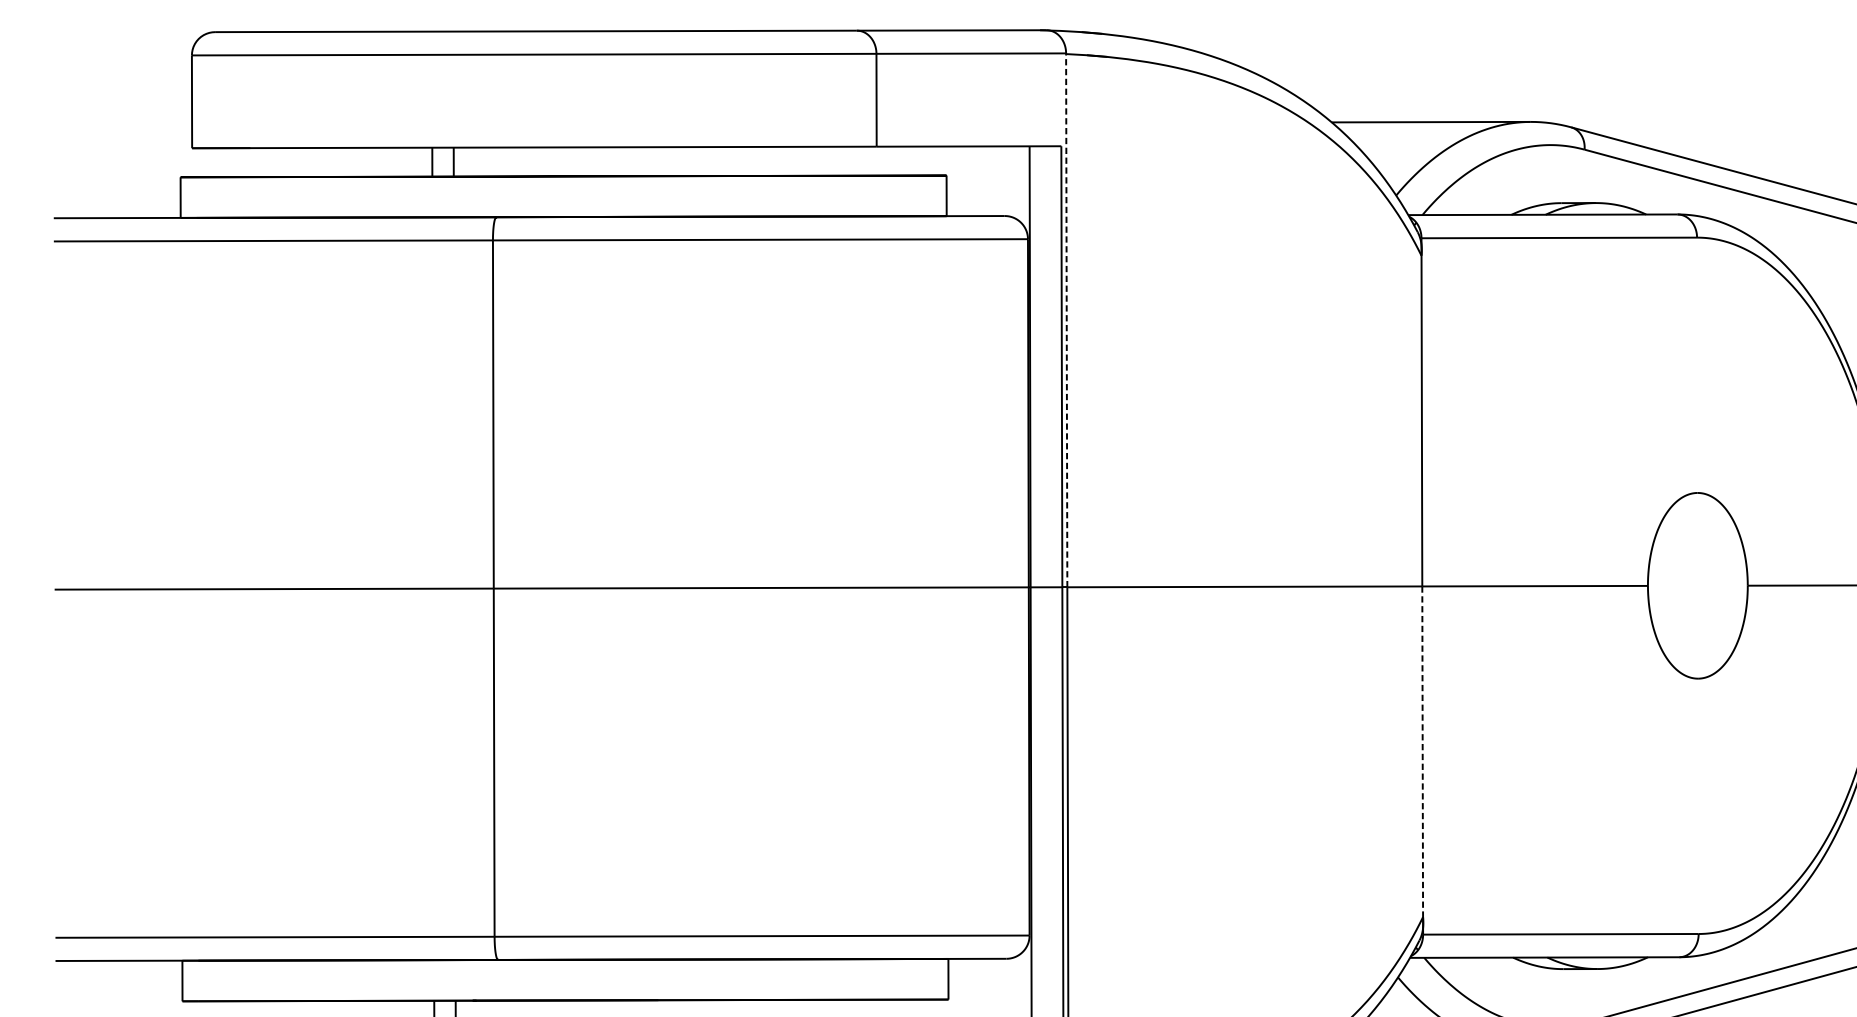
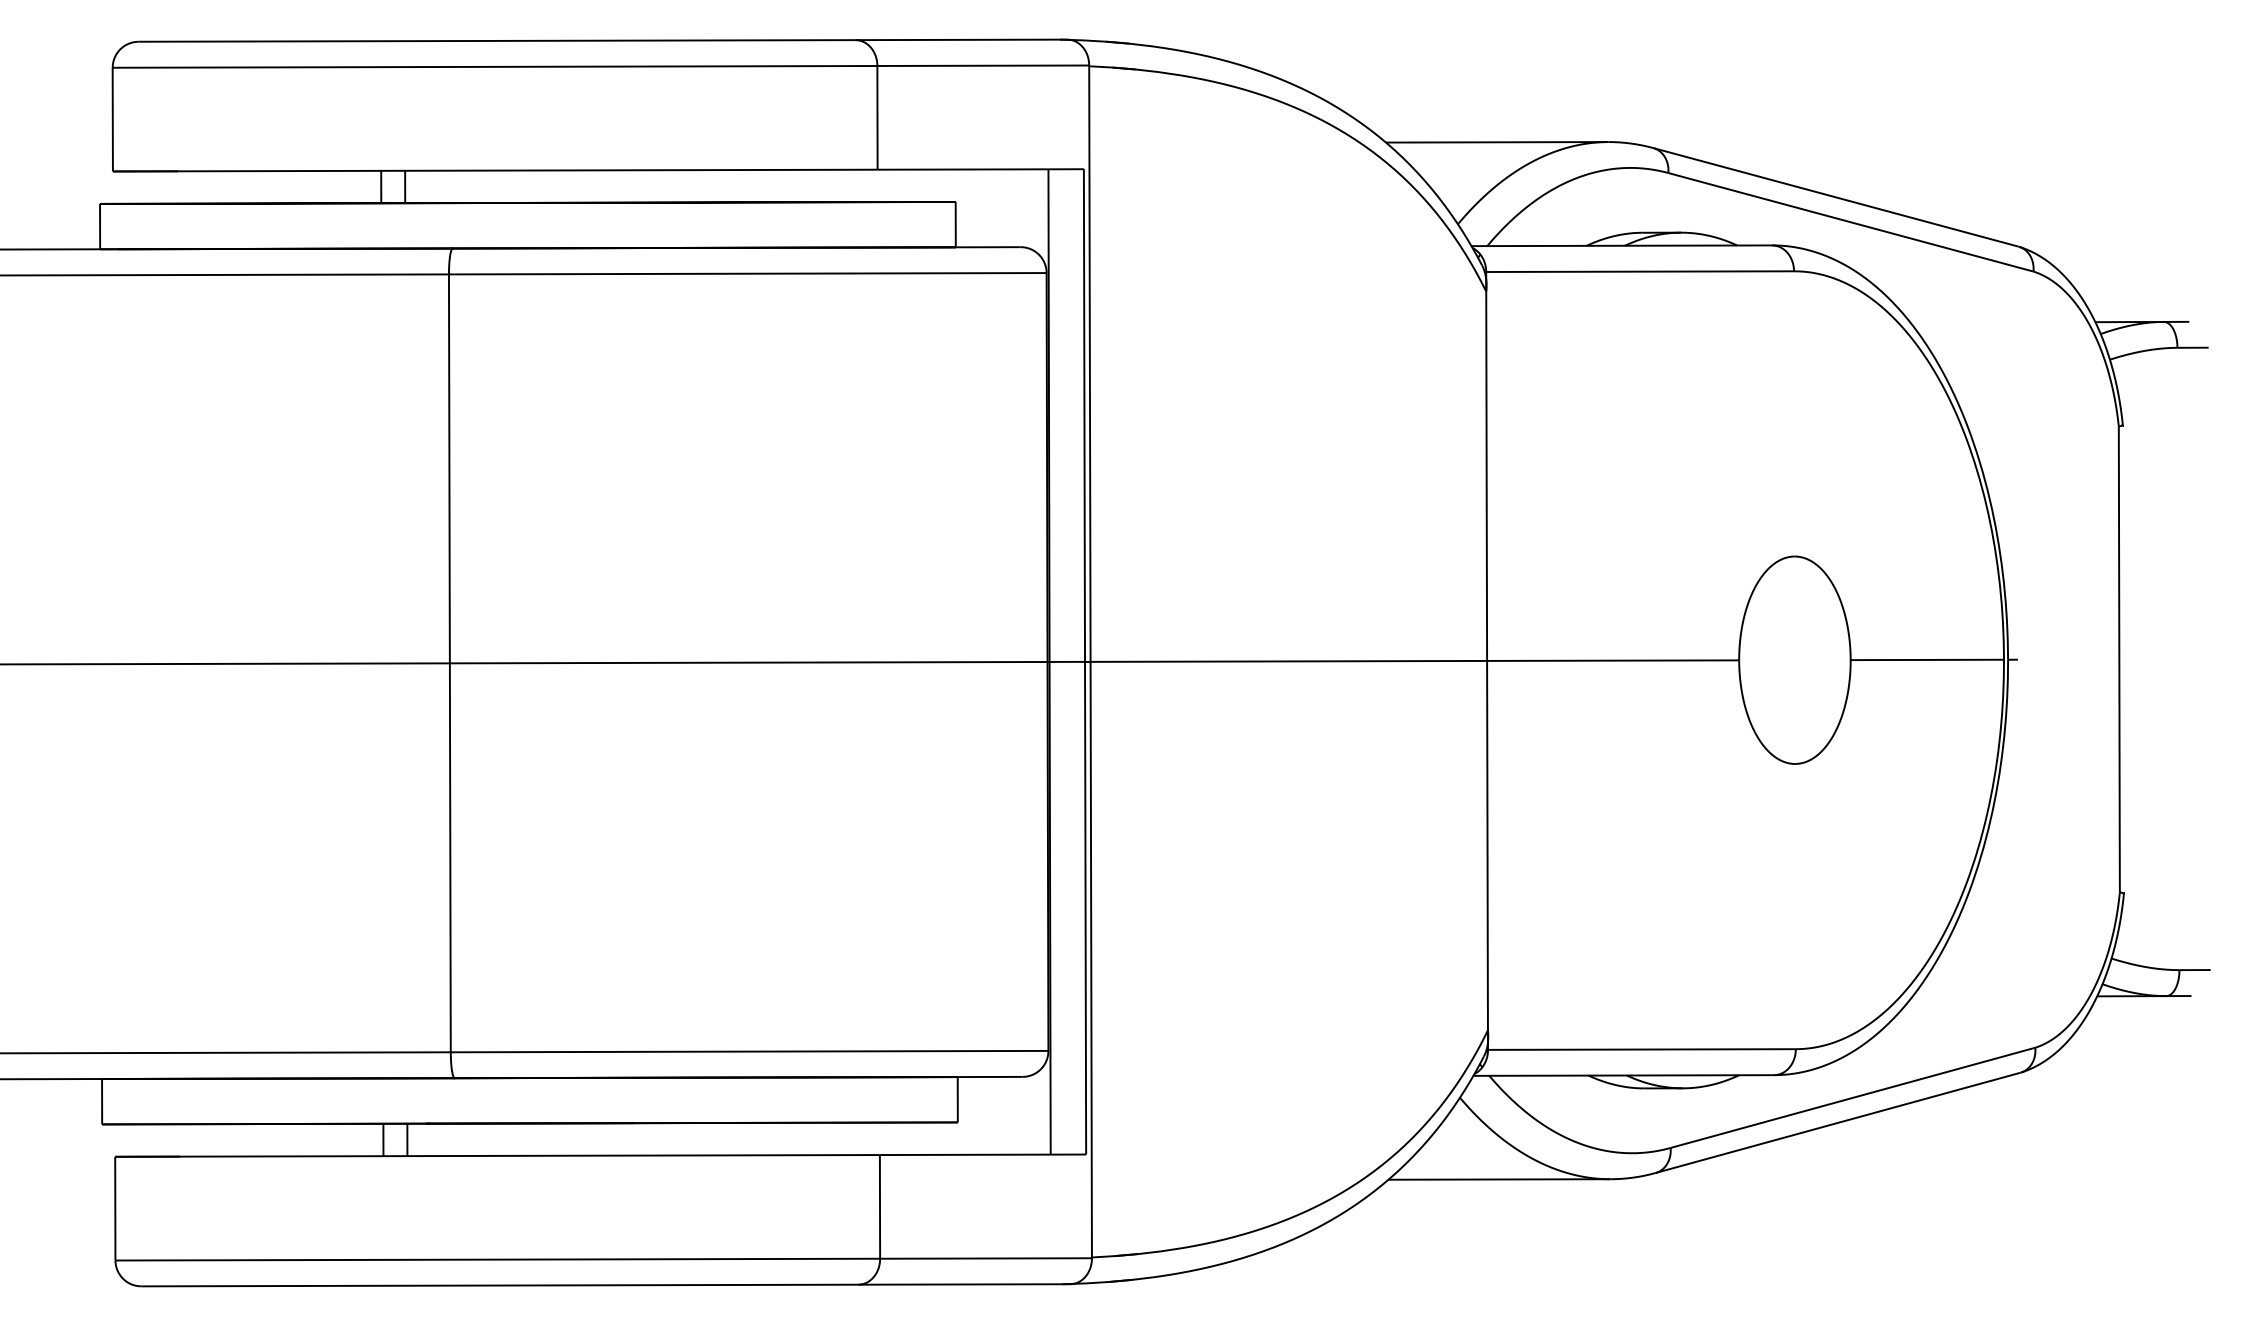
line: (1066, 321) -> (1089, 364), dashed -> solid
line: (1422, 751) -> (1487, 845), dashed -> solid

